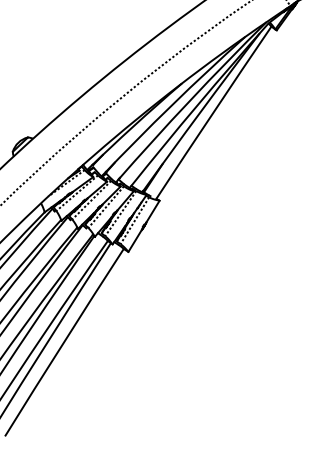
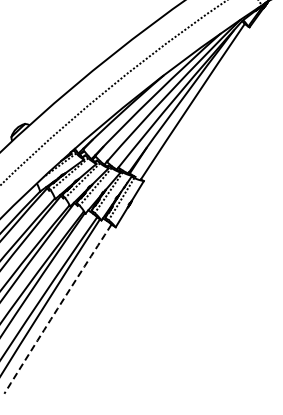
arc: (63, 341) -> (57, 308), solid -> dashed

